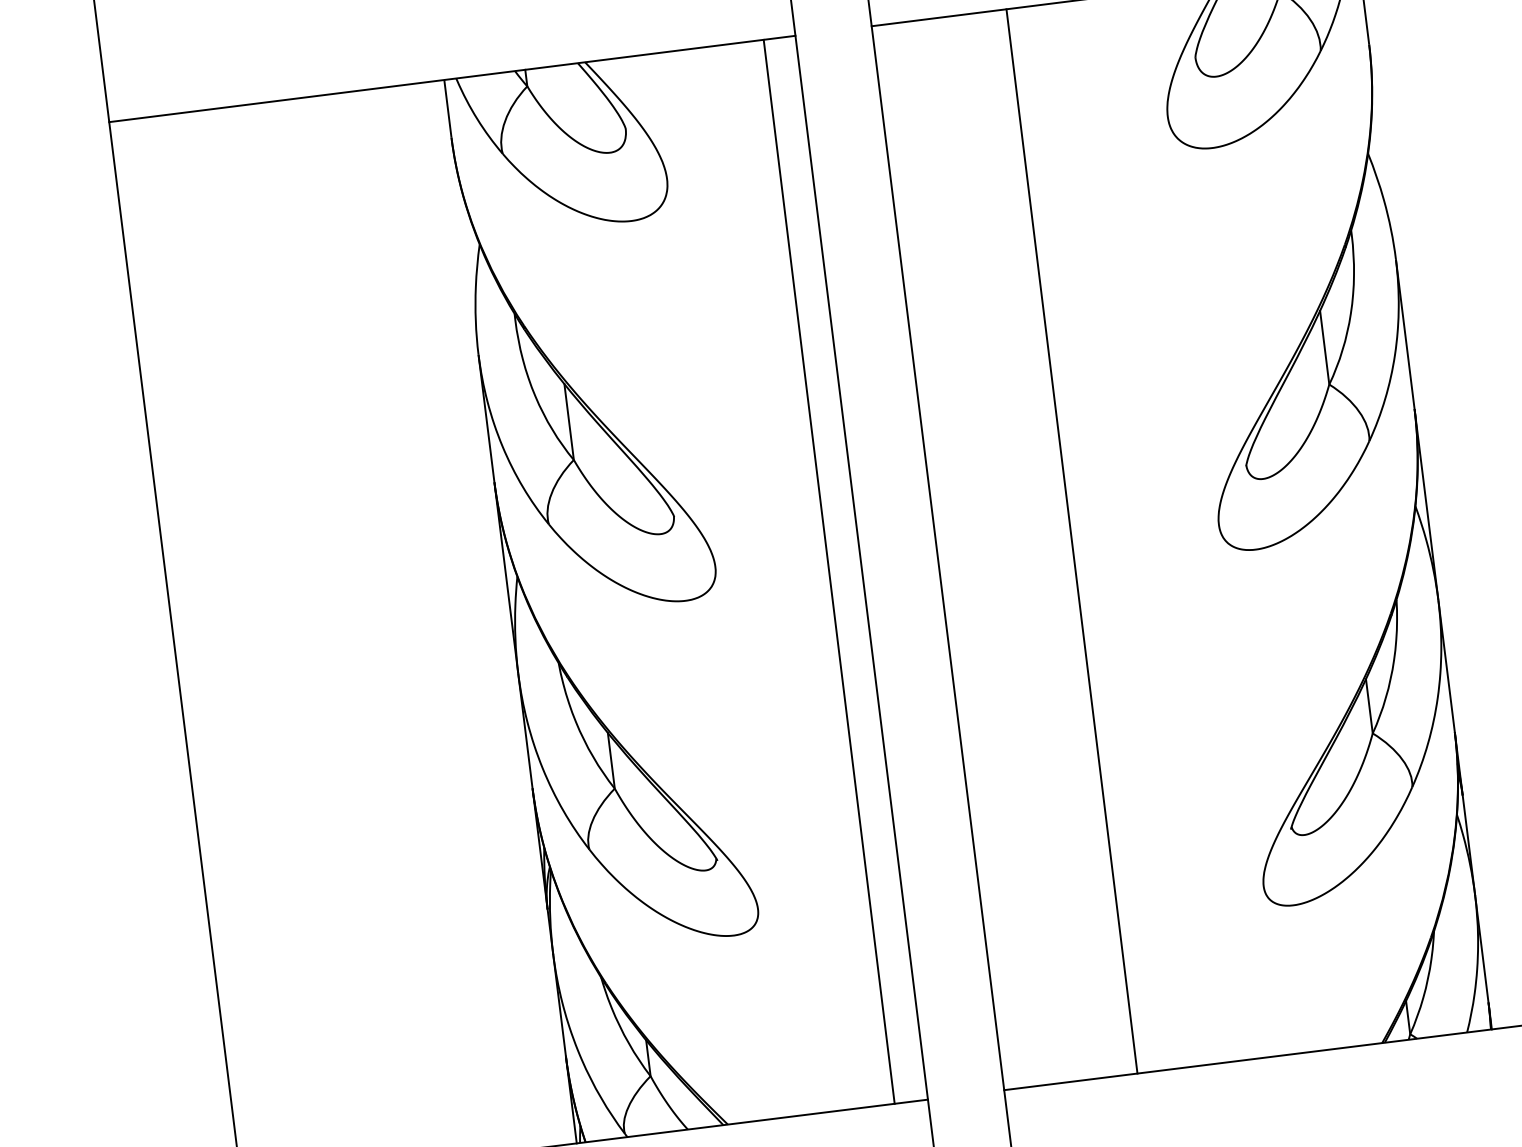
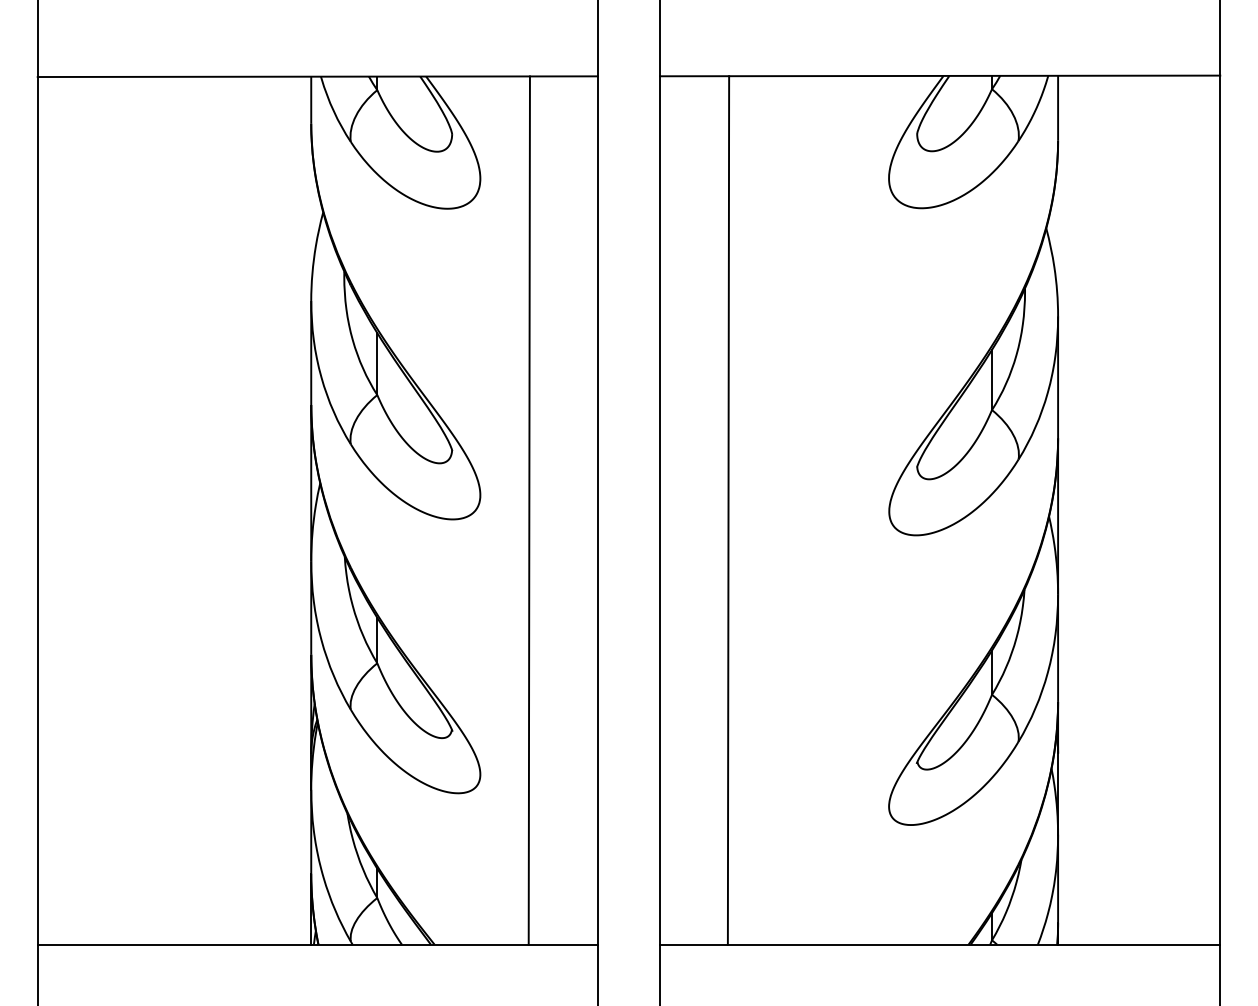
line: (1071, 541) -> (728, 510), moved
line: (828, 571) -> (528, 510), moved

